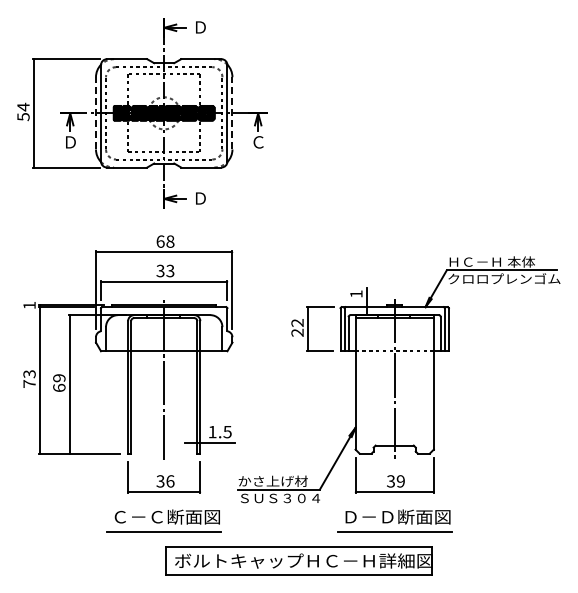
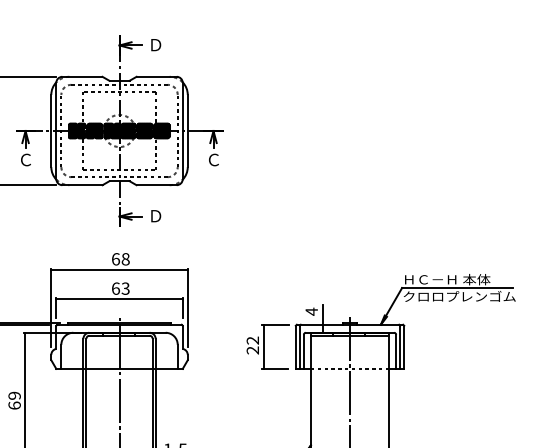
line: (96, 112) -> (51, 130), dashed -> solid
line: (232, 112) -> (187, 130), dashed -> solid
text: (70, 142) -> (25, 160), Ｄ -> Ｃ
text: (160, 270) -> (115, 288), 33 -> 63
text: (356, 294) -> (311, 312), 1 -> 4

